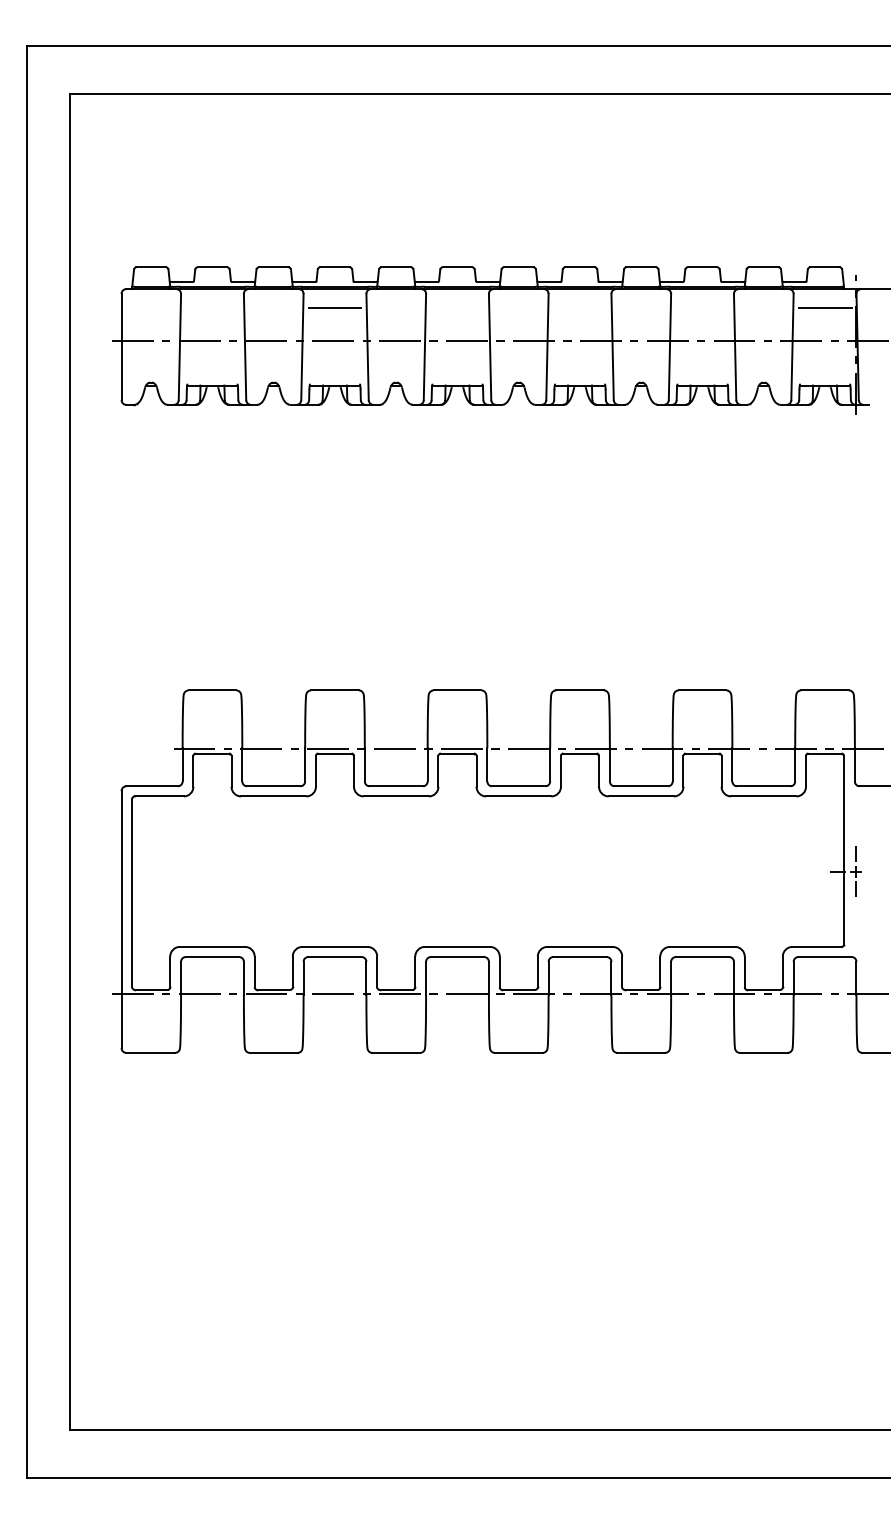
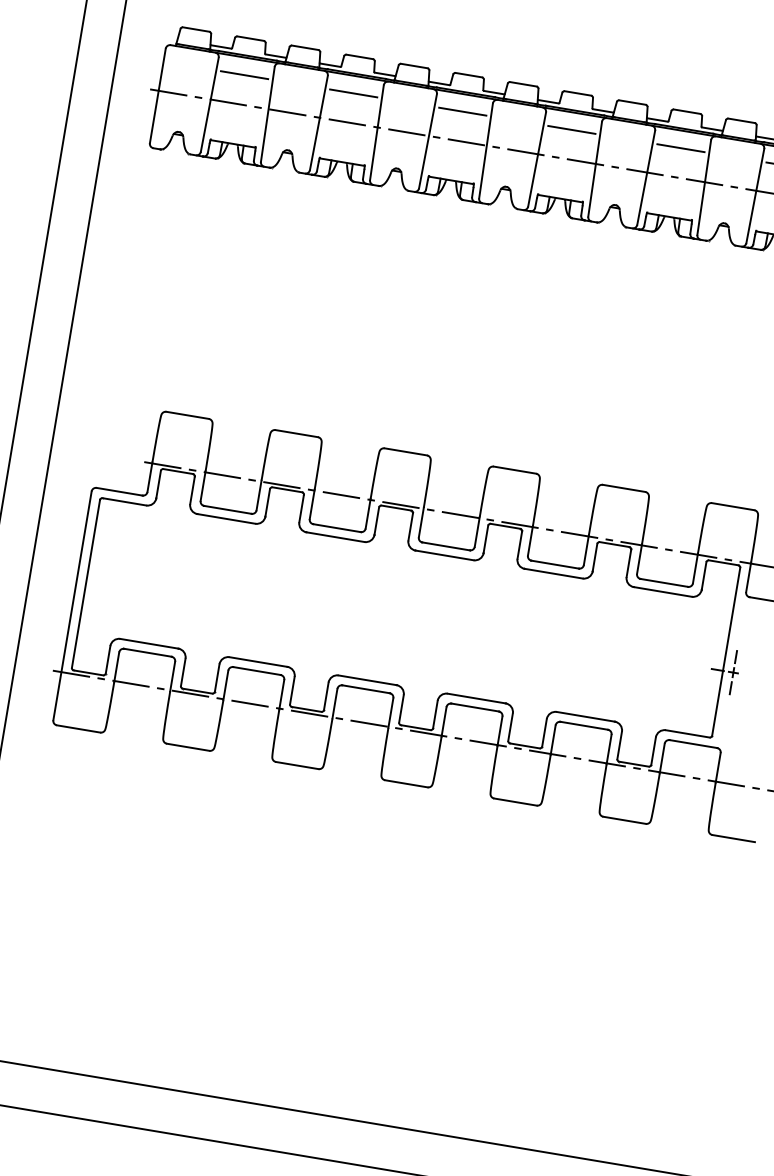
line: (211, 308) -> (243, 75), added
line: (457, 308) -> (462, 111), added
line: (579, 308) -> (571, 129), added
line: (702, 308) -> (680, 148), added

